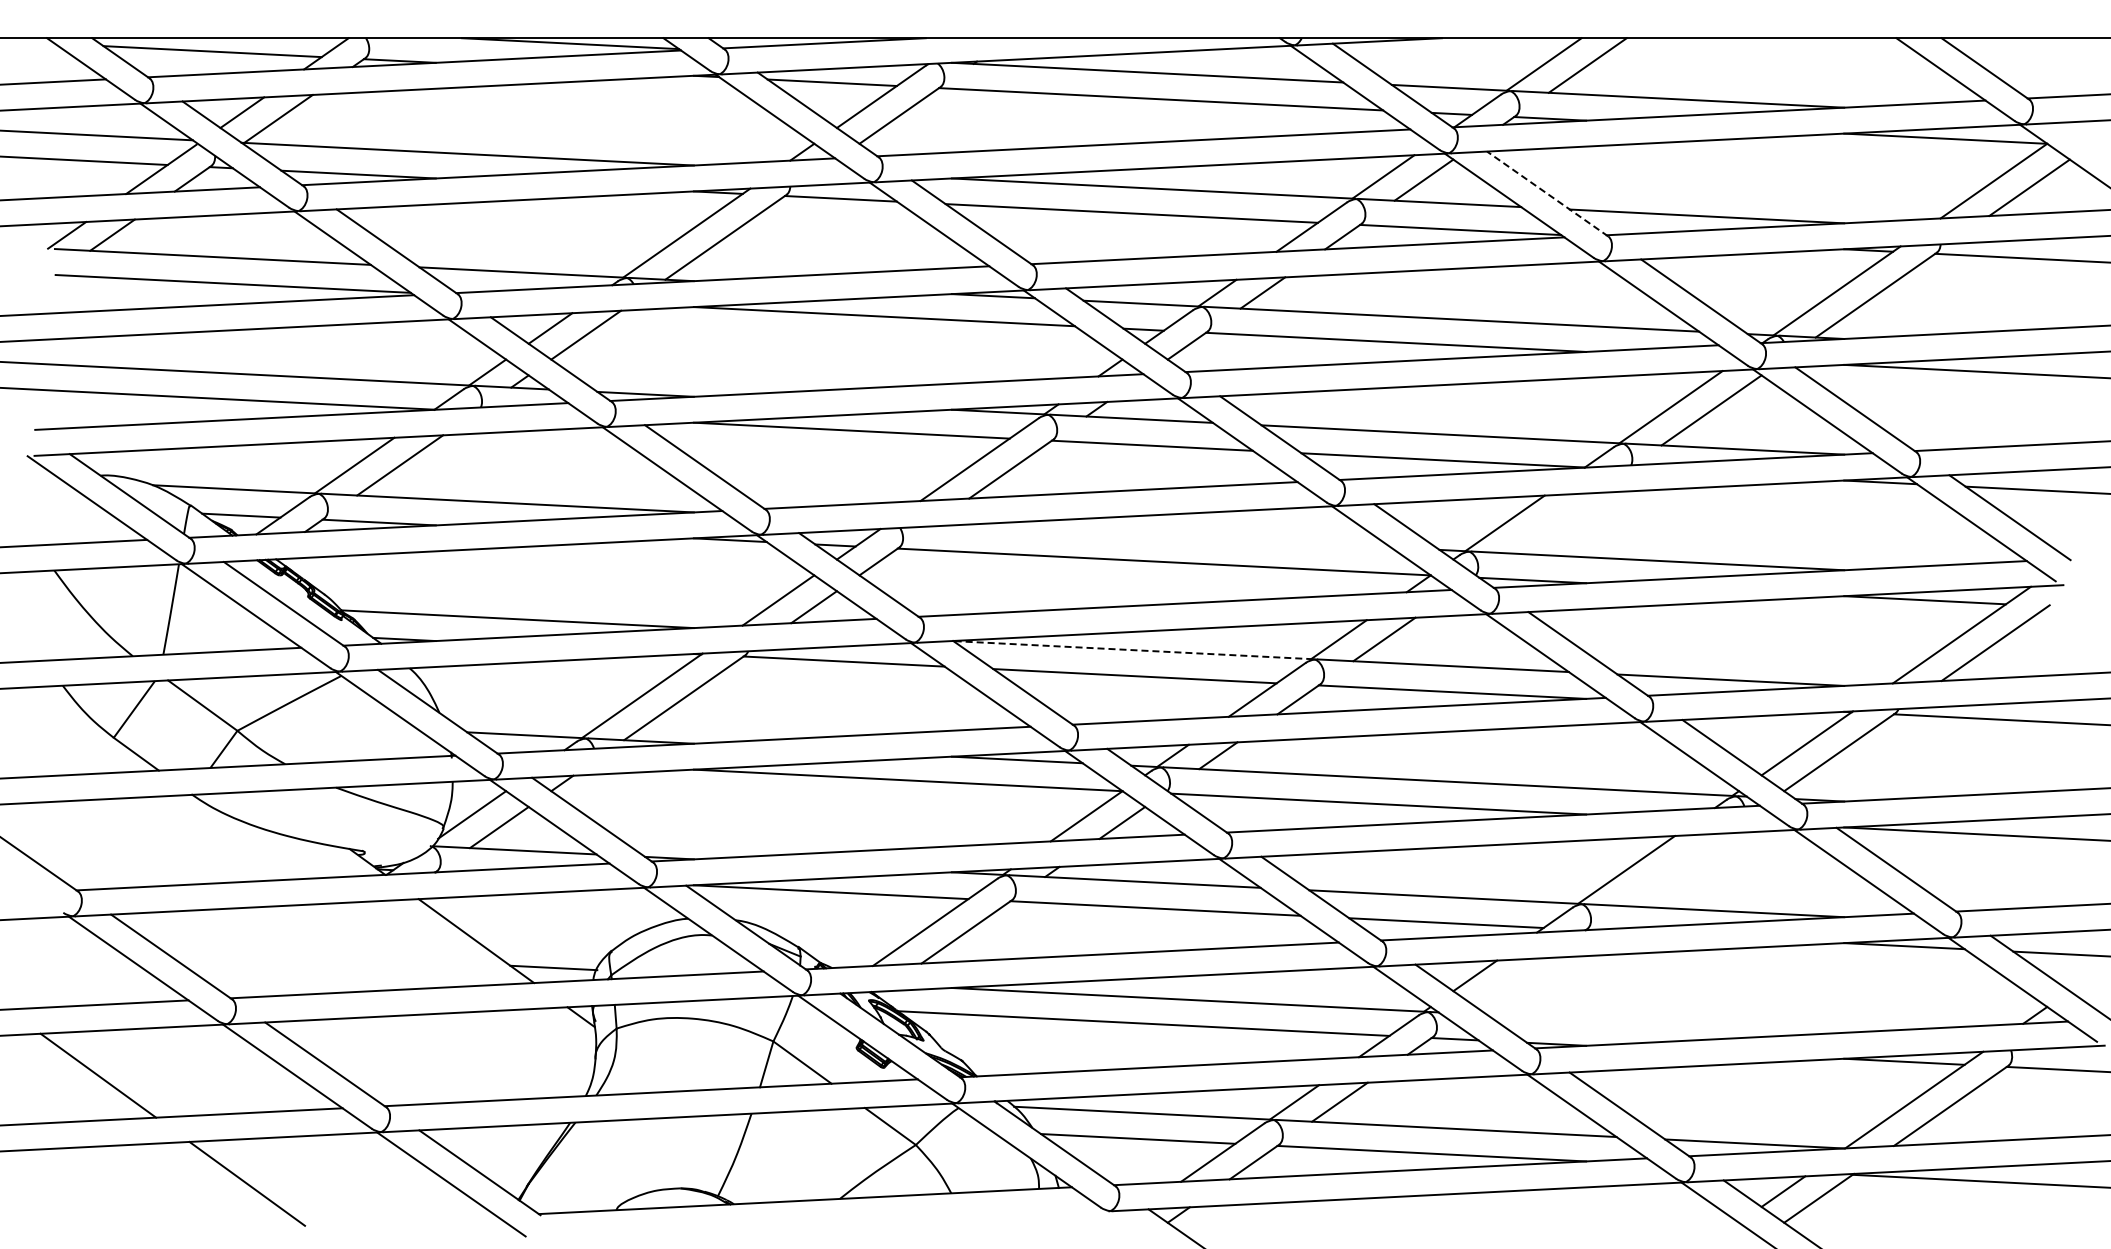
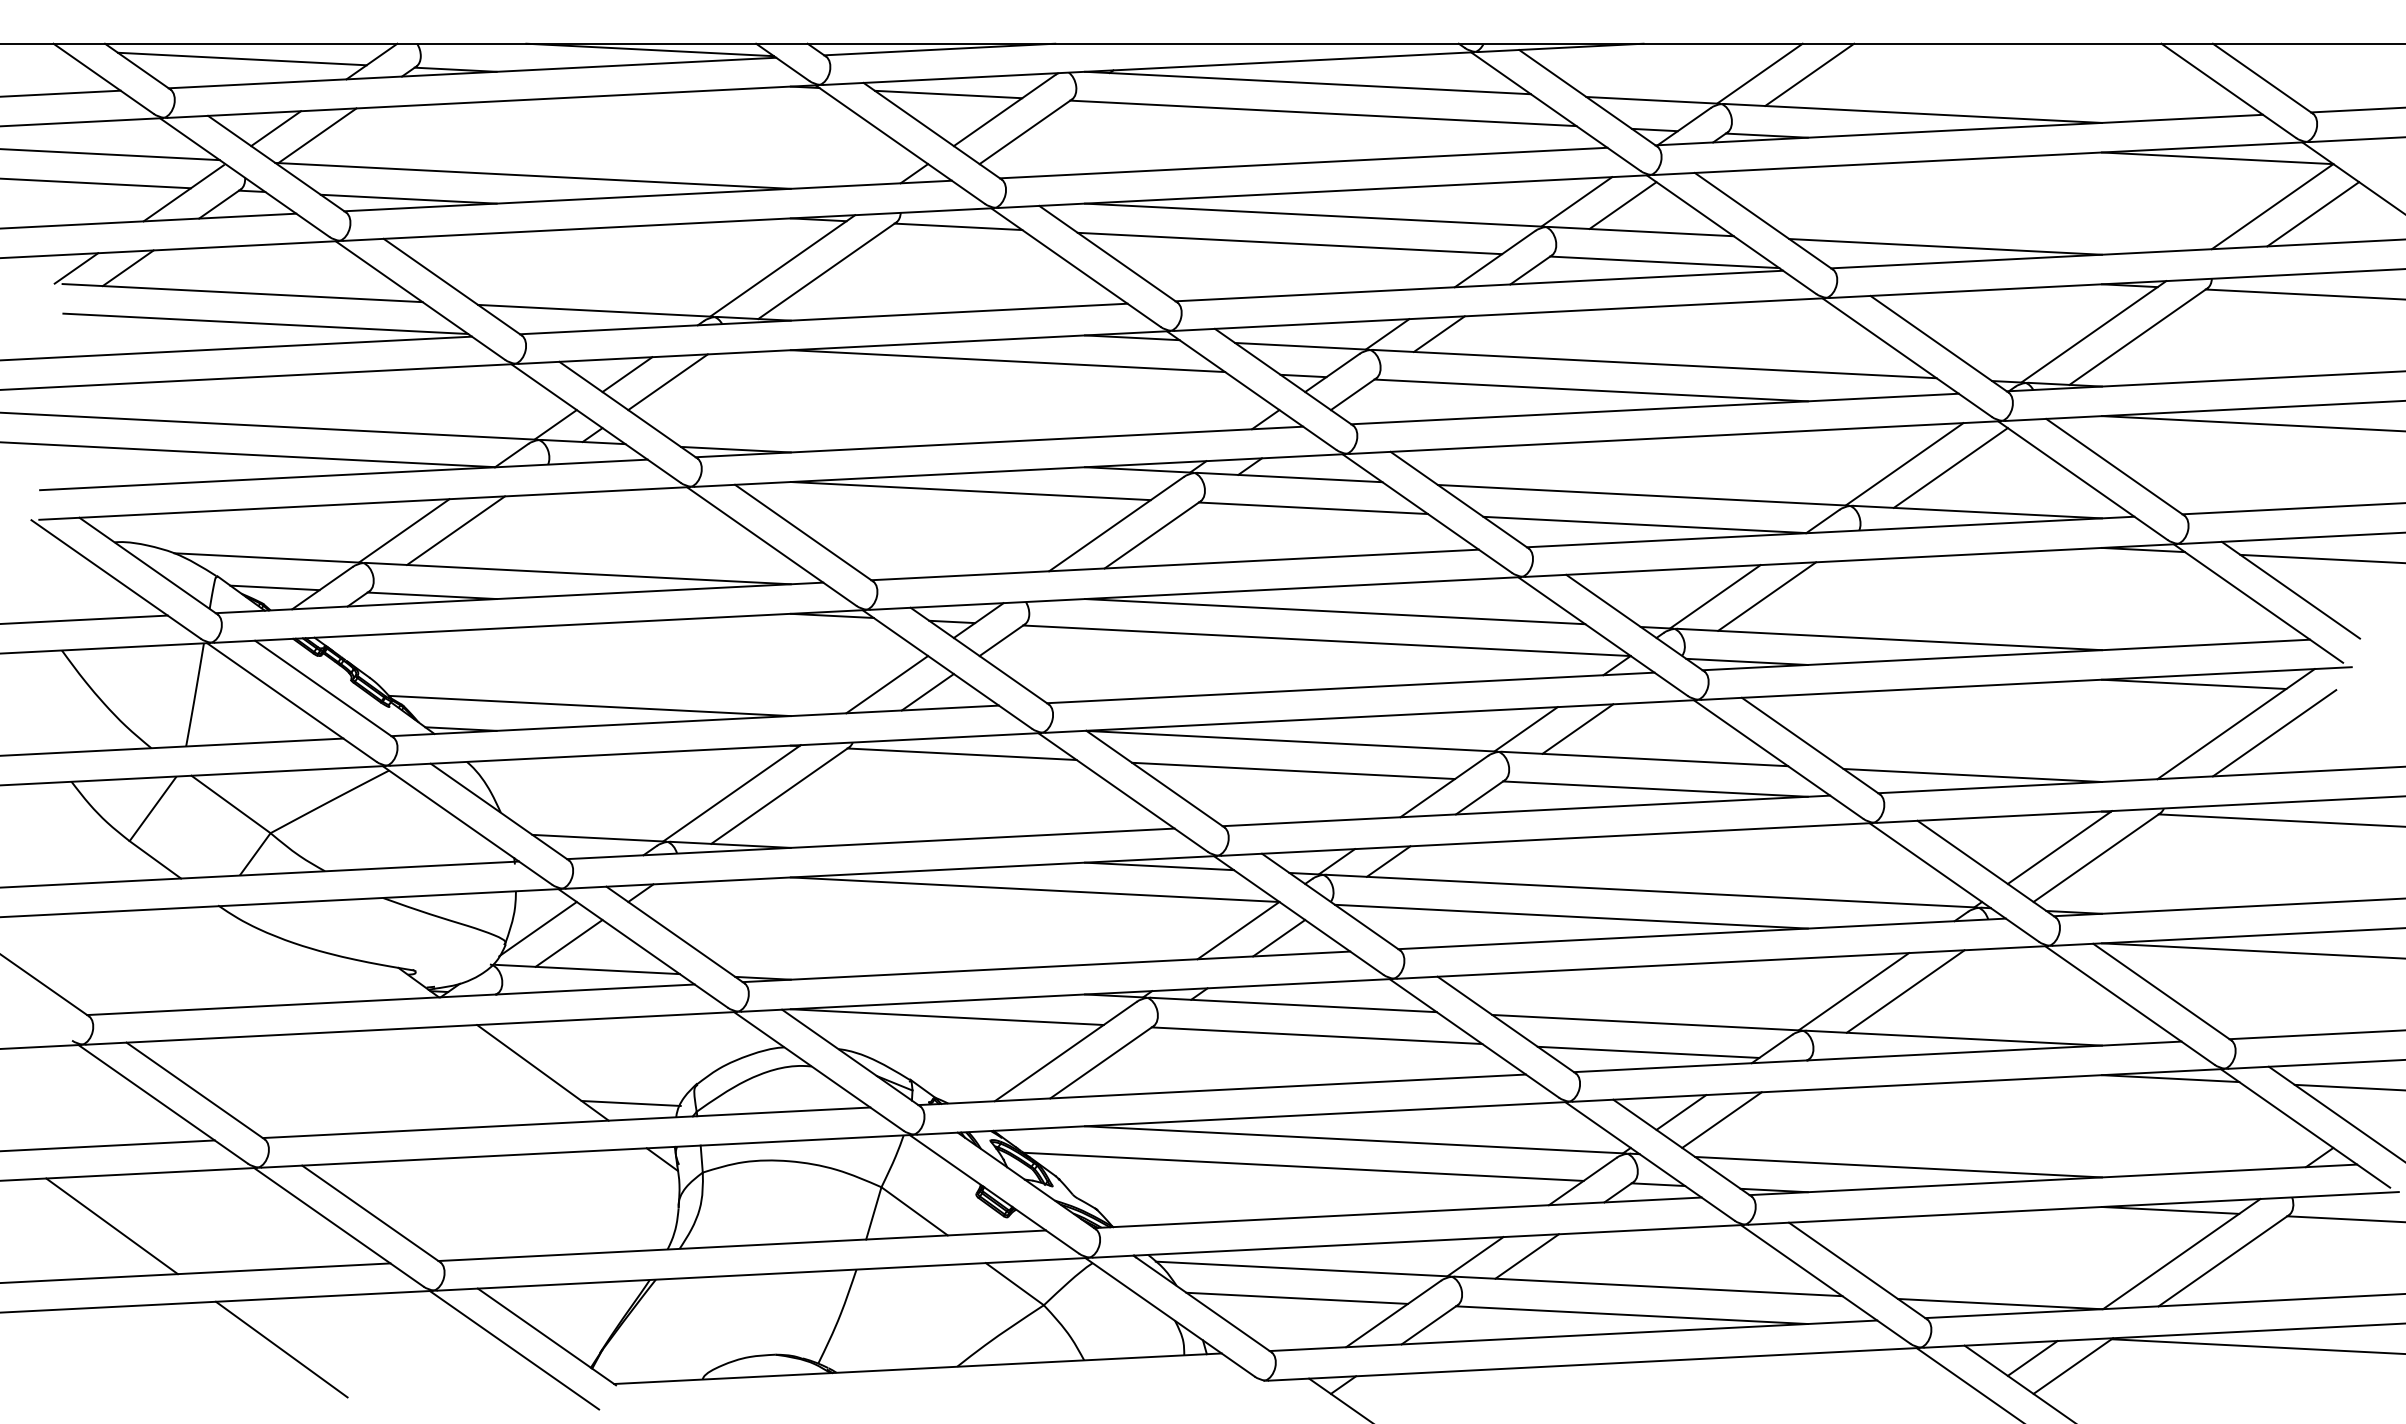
line: (1547, 194) -> (1763, 221), dashed -> solid
line: (1550, 523) -> (1767, 596), added
line: (1170, 536) -> (1334, 611), added
line: (1132, 650) -> (1290, 741), dashed -> solid
line: (1671, 869) -> (1905, 991), added
line: (1510, 982) -> (1721, 1120), added
line: (1665, 1023) -> (1898, 1166), added

